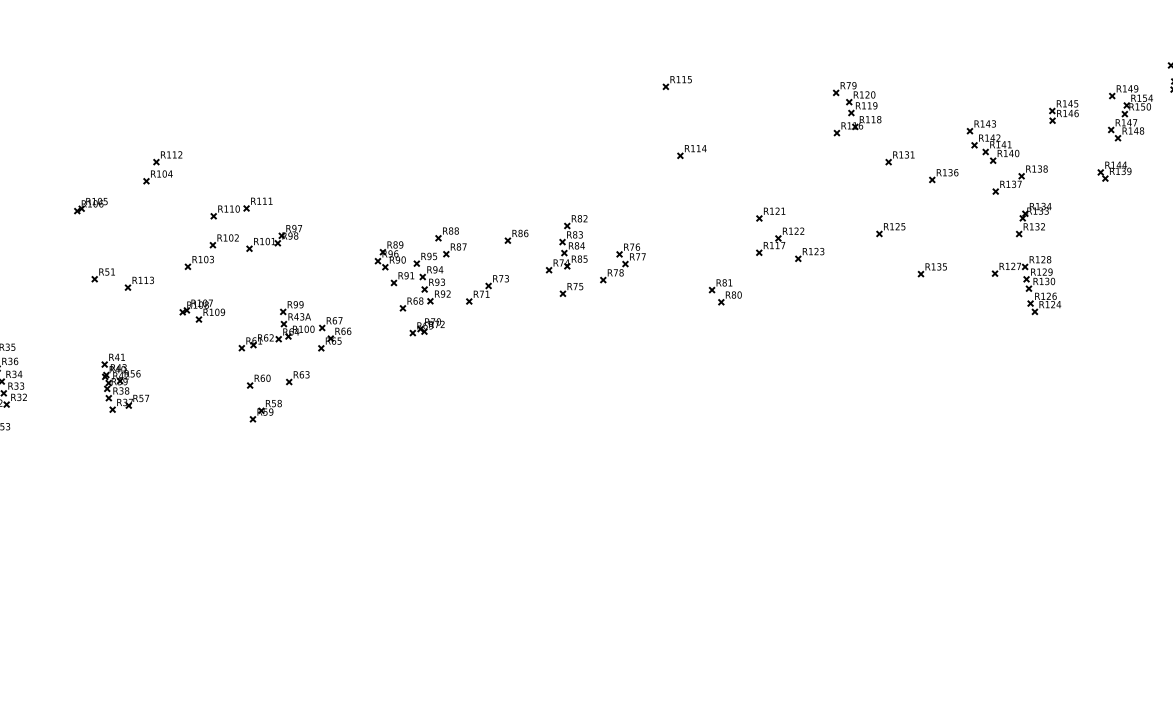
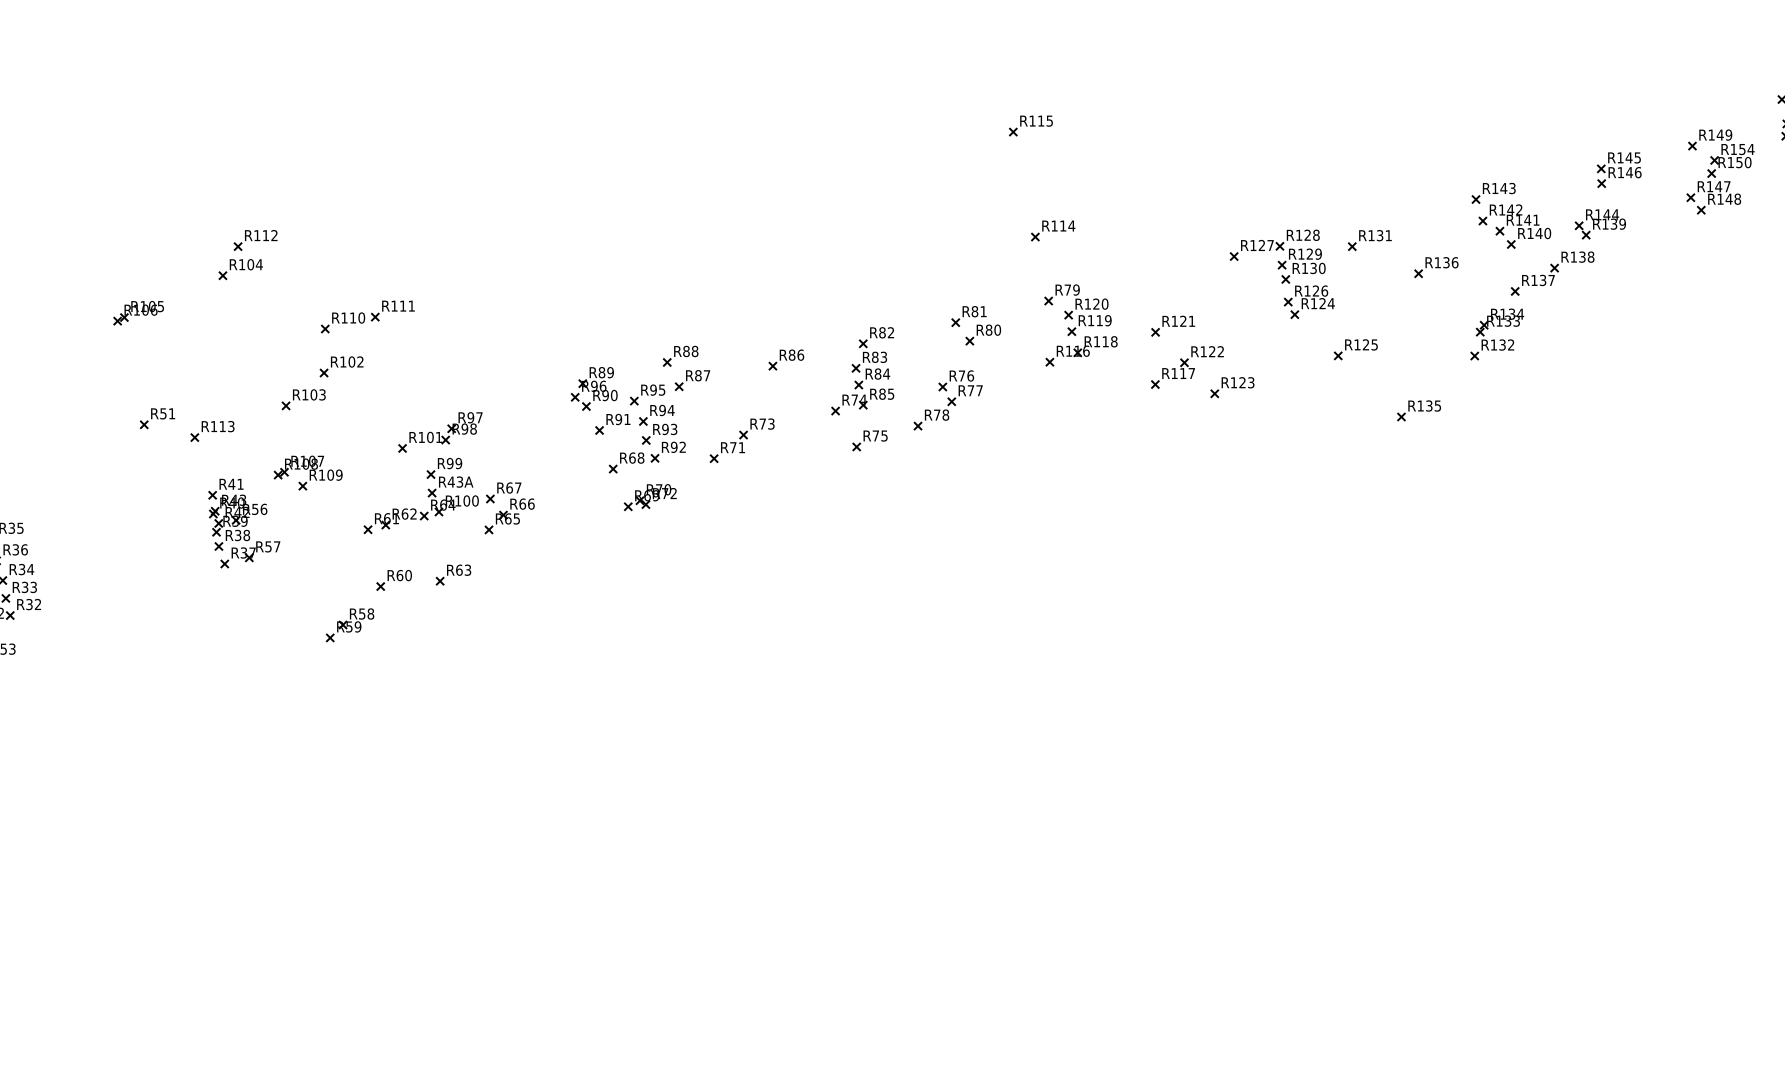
part: (856, 109) -> (1079, 326), moved
part: (1114, 171) -> (1600, 224), moved
part: (1033, 219) -> (1496, 333), moved
part: (273, 238) -> (439, 432), moved
part: (1026, 285) -> (1282, 274), moved
part: (724, 292) -> (974, 326), moved
part: (124, 382) -> (242, 522), moved
part: (265, 410) -> (349, 624), moved

